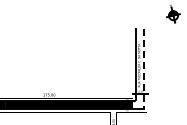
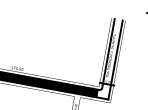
line: (144, 69) -> (115, 60), dashed -> solid

